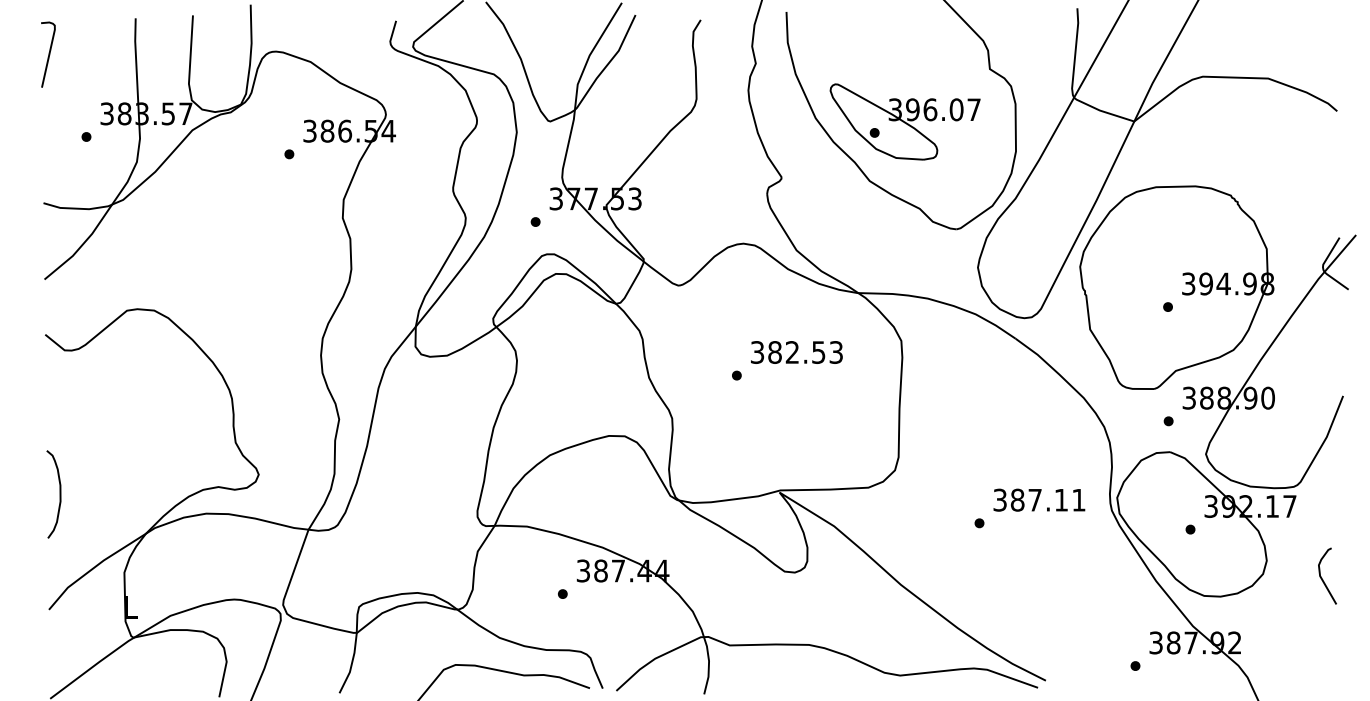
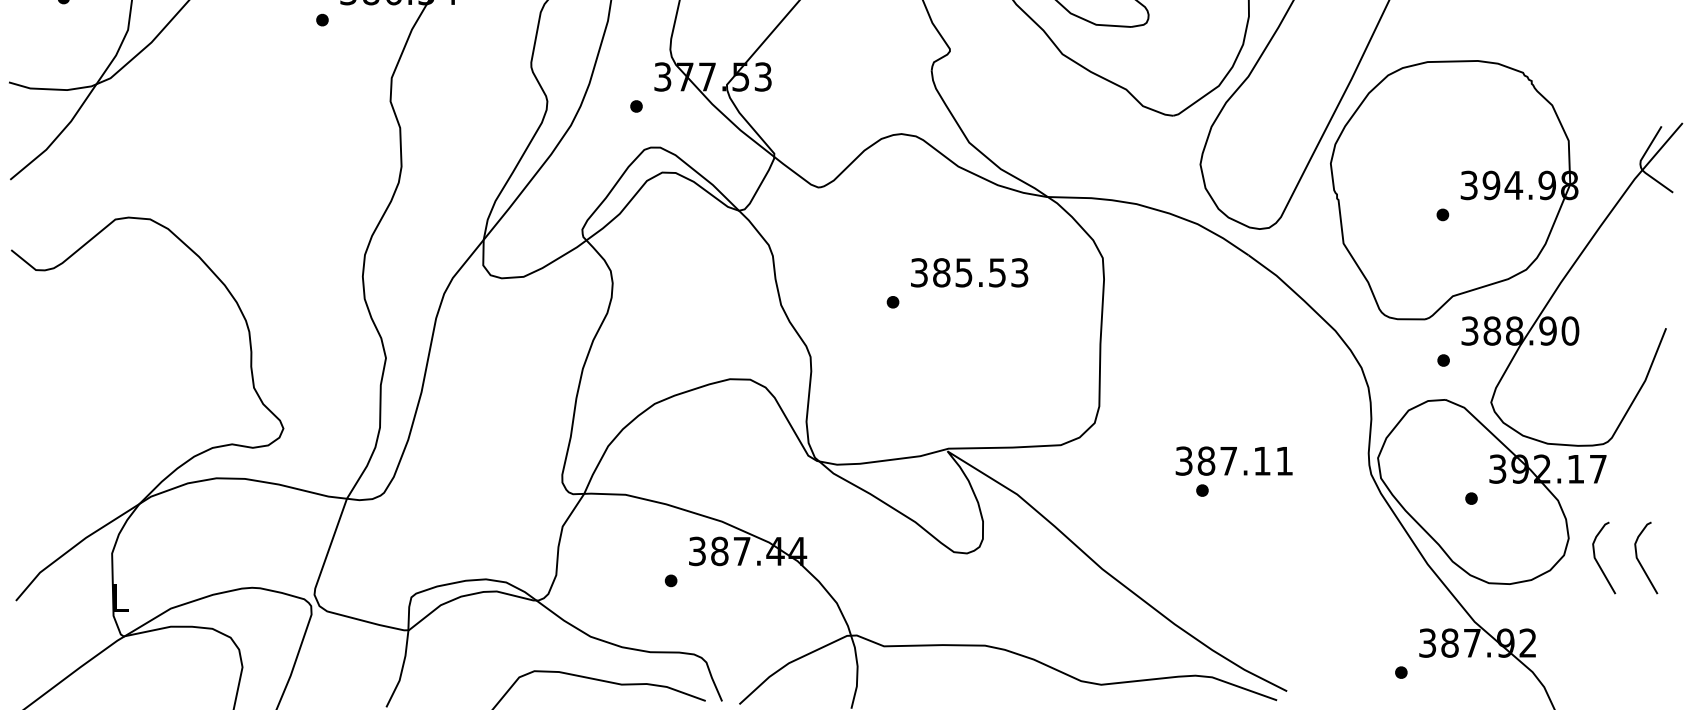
text: (791, 352) -> (962, 272), 382.53 -> 385.53
curve: (59, 494) -> (29, 453), removed
text: (1039, 499) -> (1234, 460), moved
curve: (1290, 579) -> (1598, 562), added

